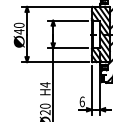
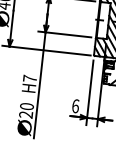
text: (45, 84) -> (30, 78), H4 -> H7

